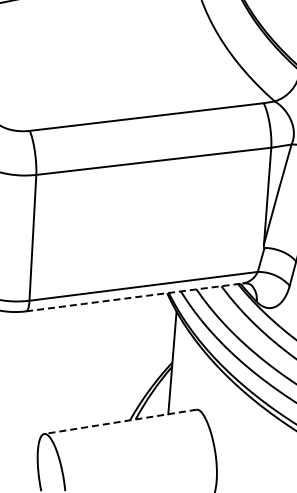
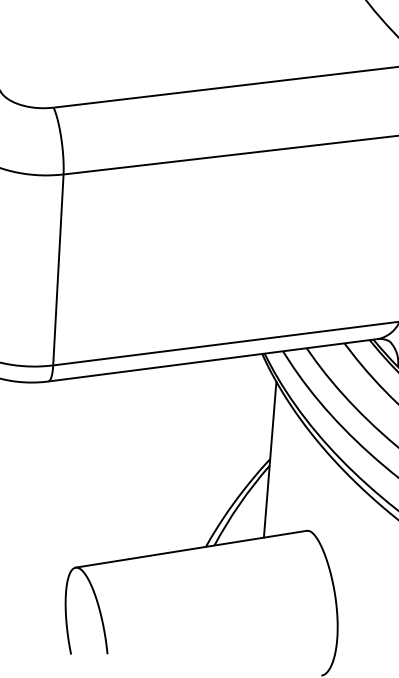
line: (134, 297) -> (212, 360), dashed -> solid
line: (119, 421) -> (189, 548), dashed -> solid

